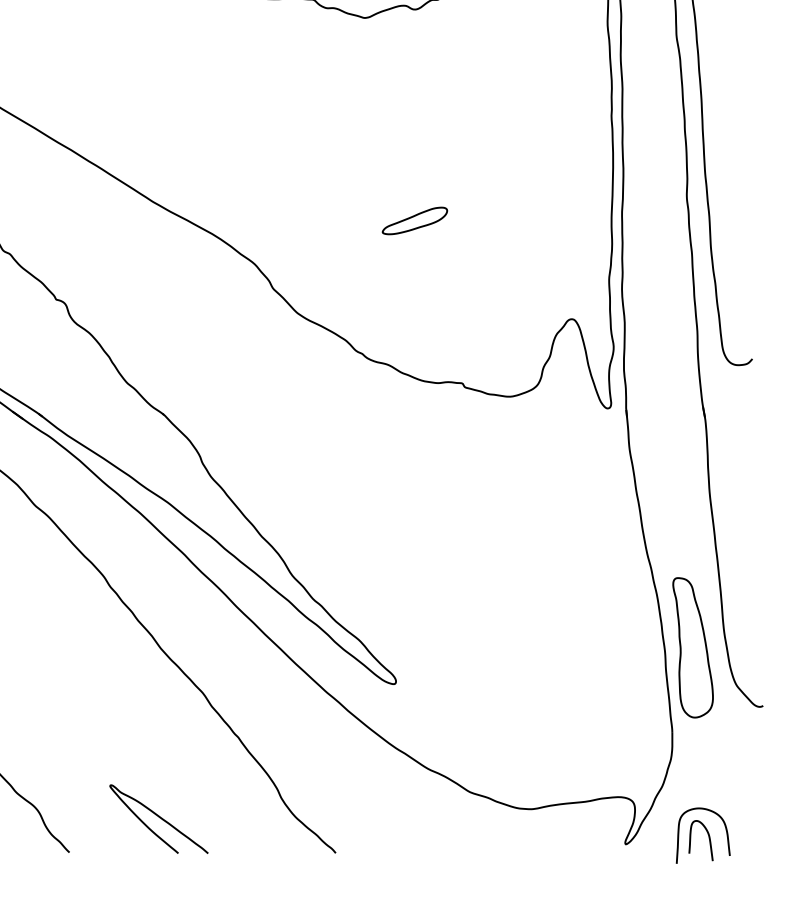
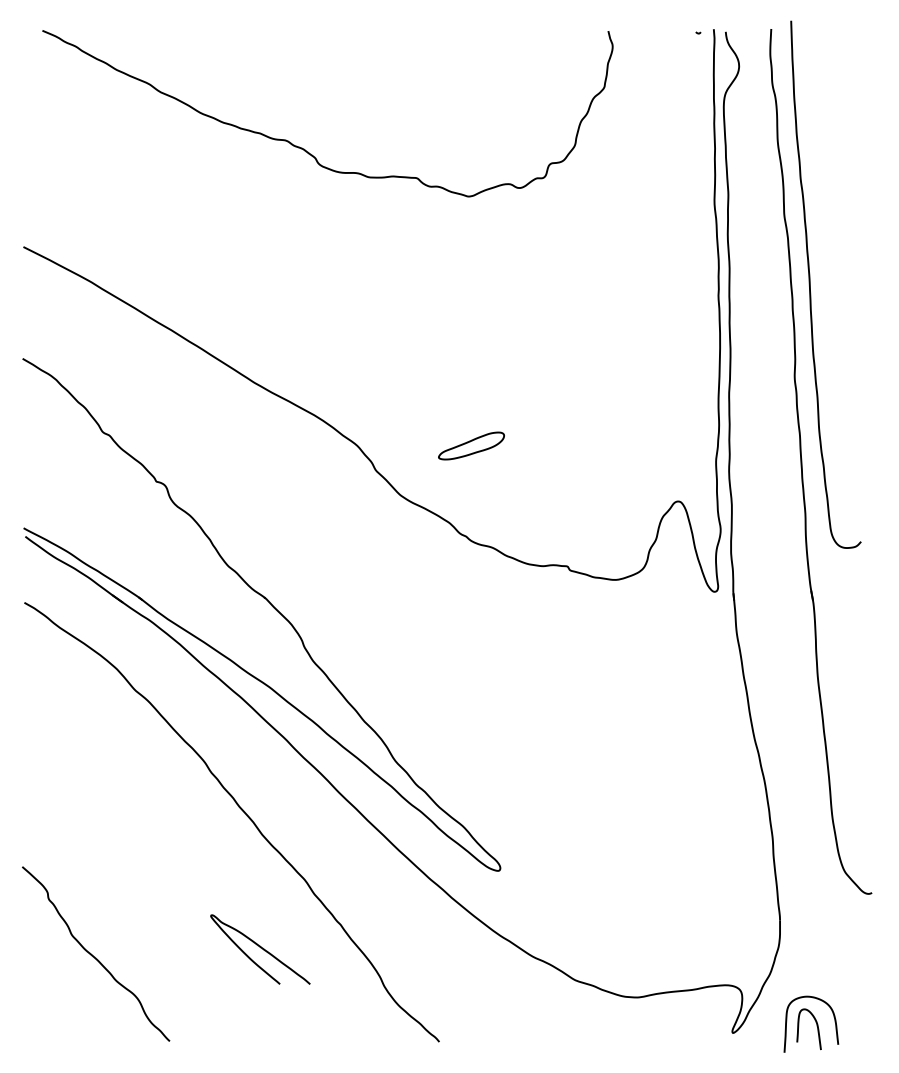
part: (414, 220) -> (471, 445), moved
part: (693, 647) -> (801, 833), removed
curve: (159, 818) -> (260, 948), moved

